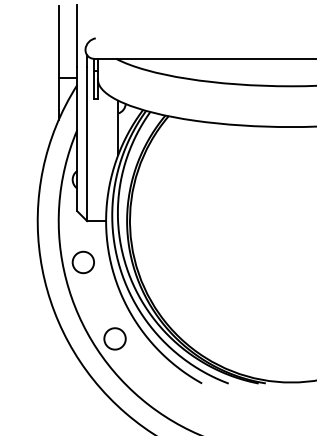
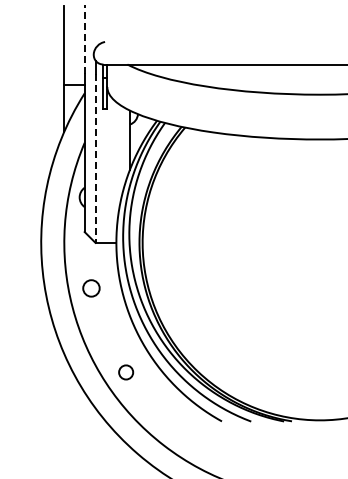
line: (77, 35) -> (84, 38), solid -> dashed
line: (87, 144) -> (95, 158), solid -> dashed
circle: (83, 262) -> (91, 288), size x0.7
circle: (114, 338) -> (125, 372), size x0.6

